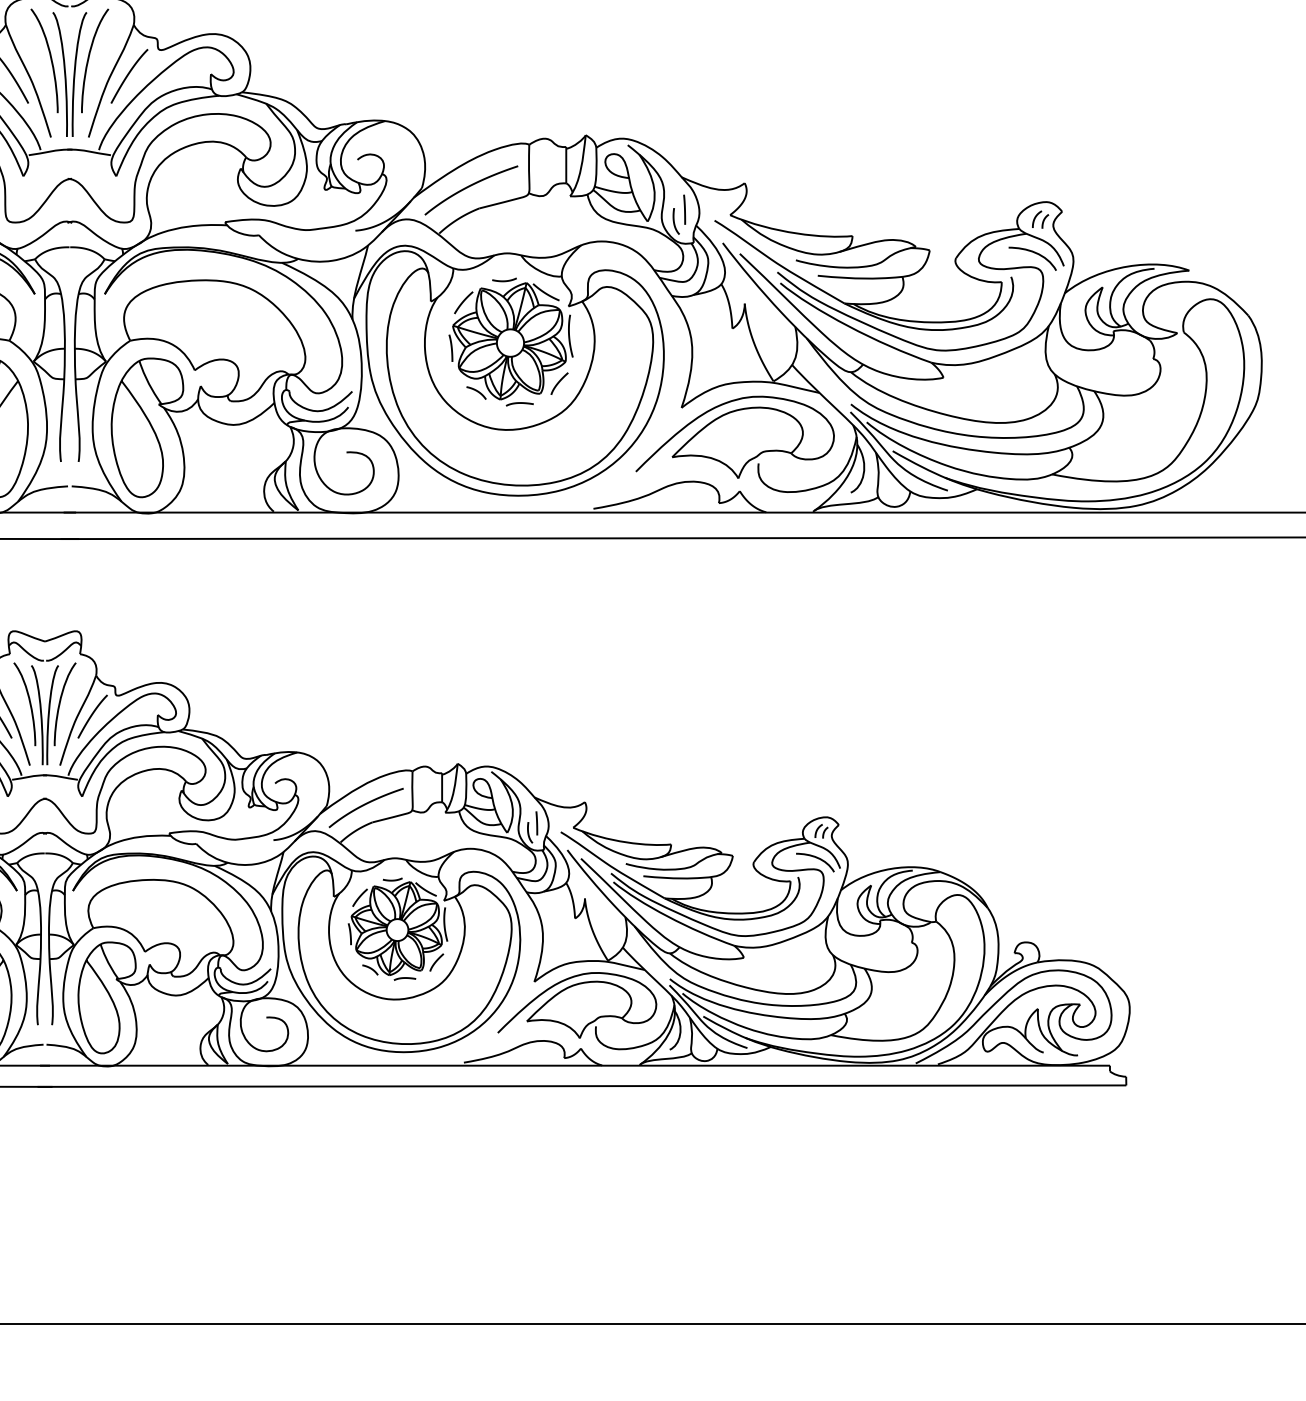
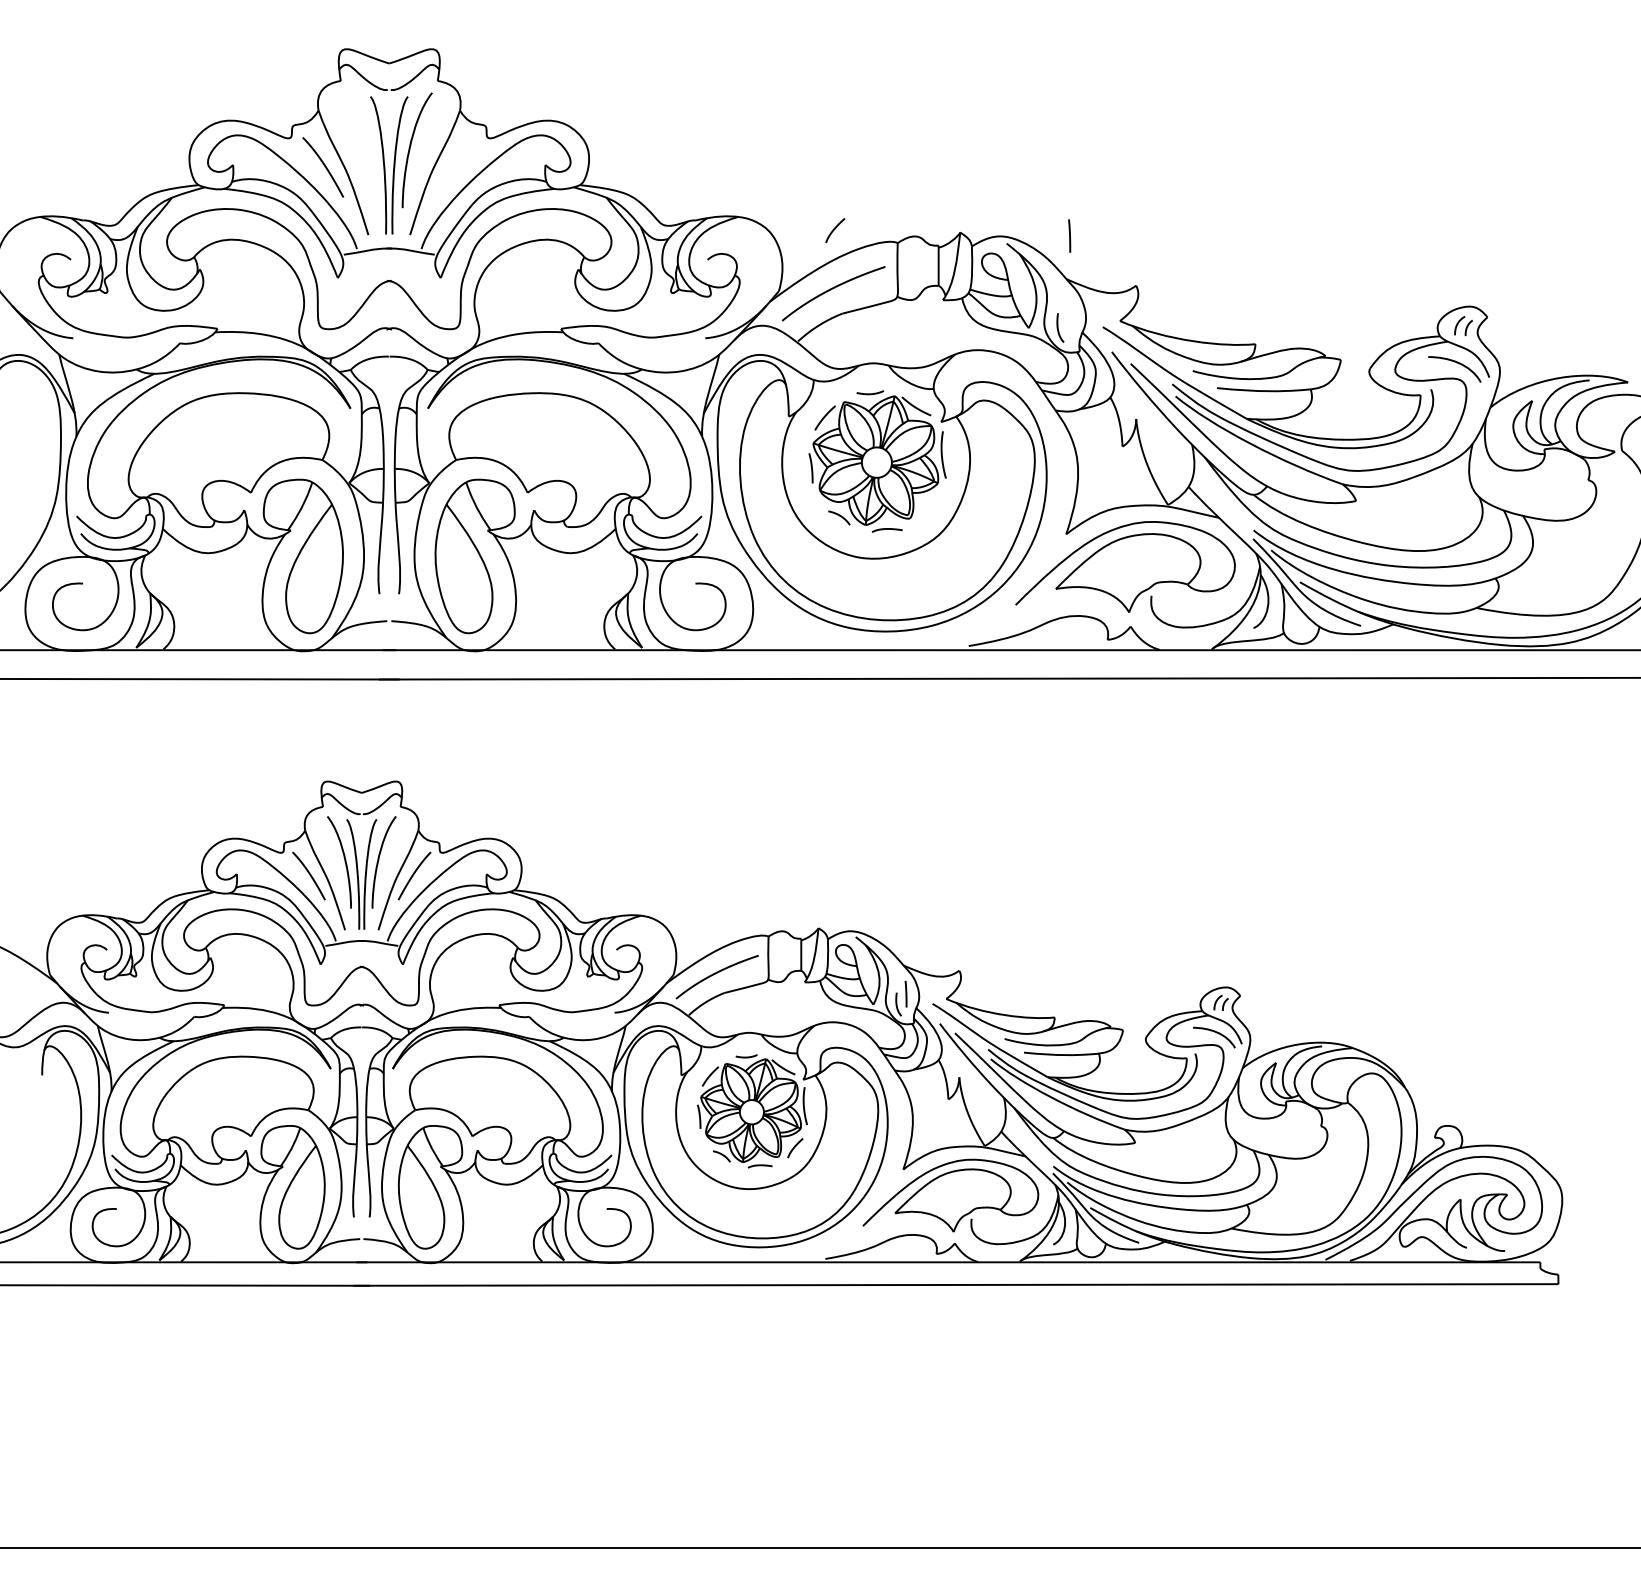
curve: (50, 58) -> (367, 147), removed
curve: (128, 75) -> (454, 166), removed
line: (684, 209) -> (1069, 235), moved
curve: (559, 382) -> (835, 229), moved

